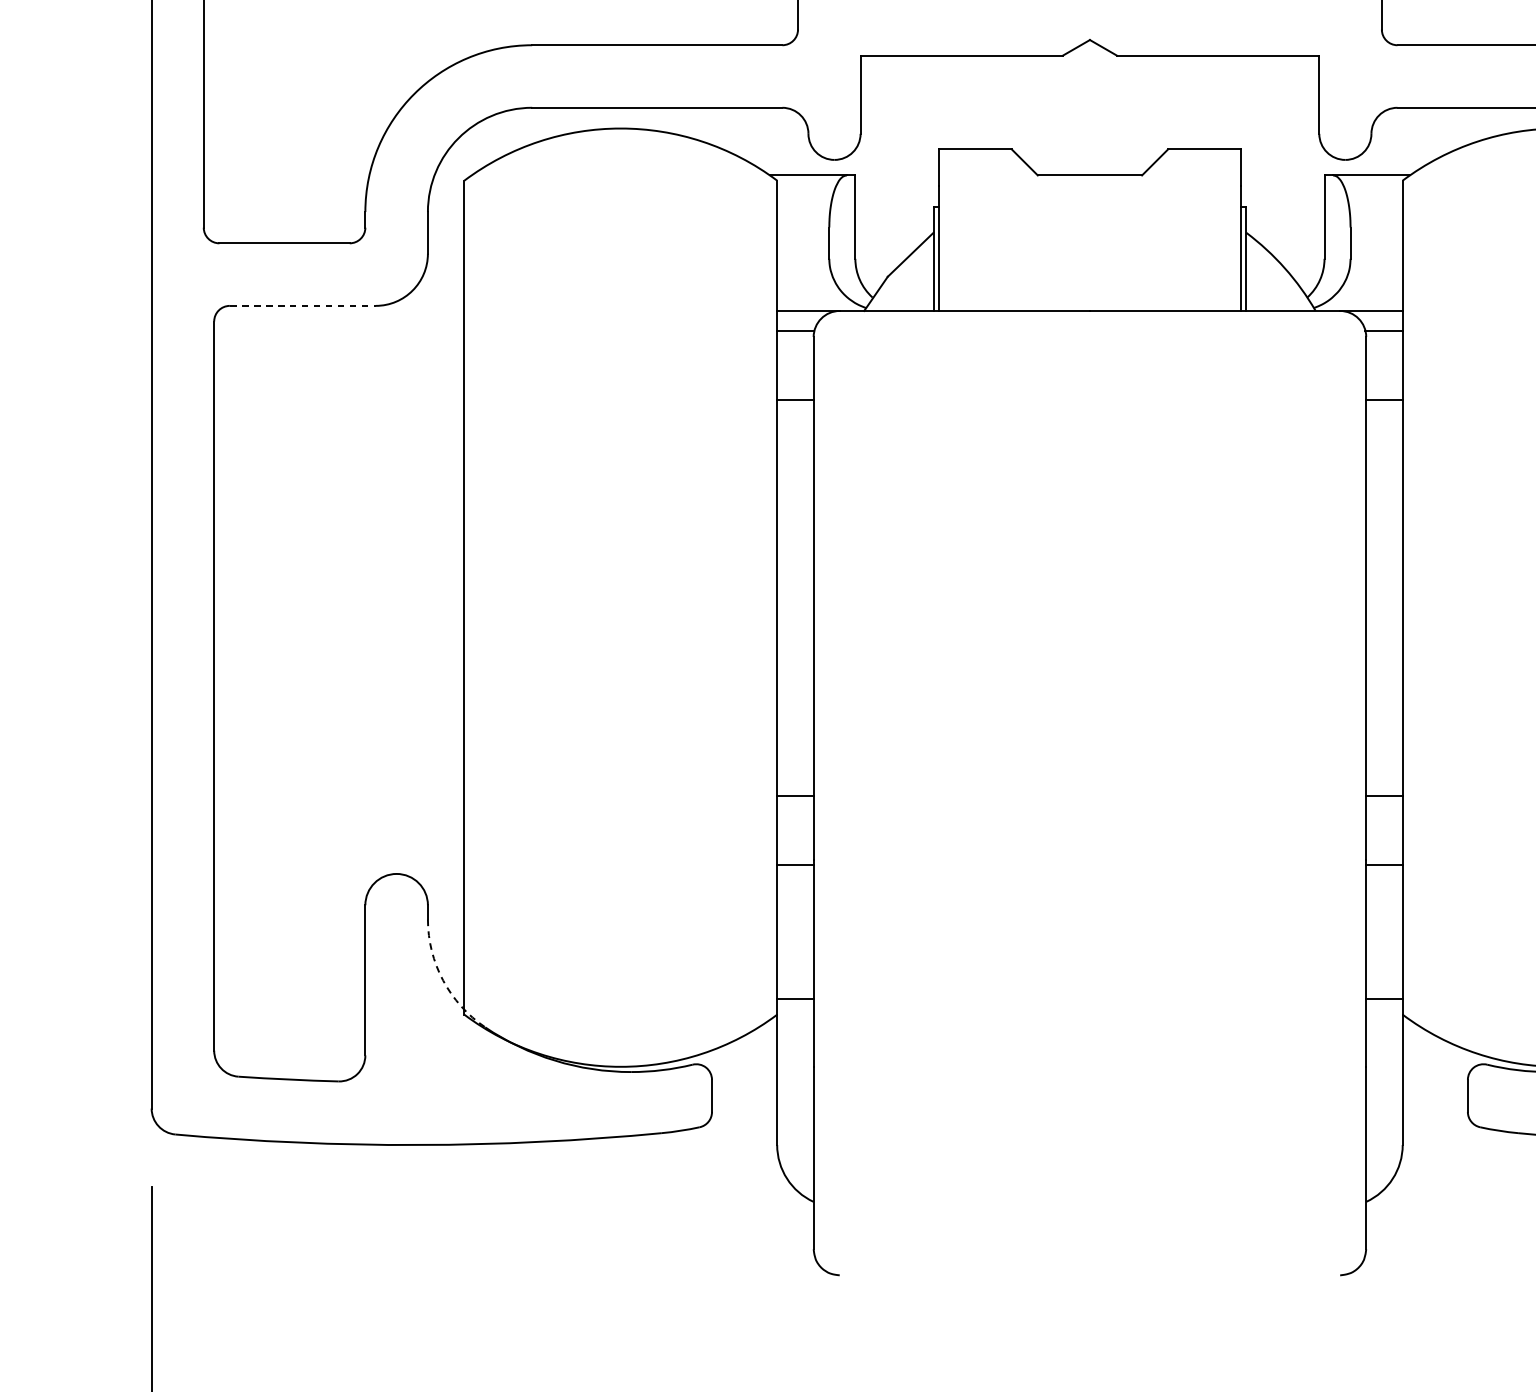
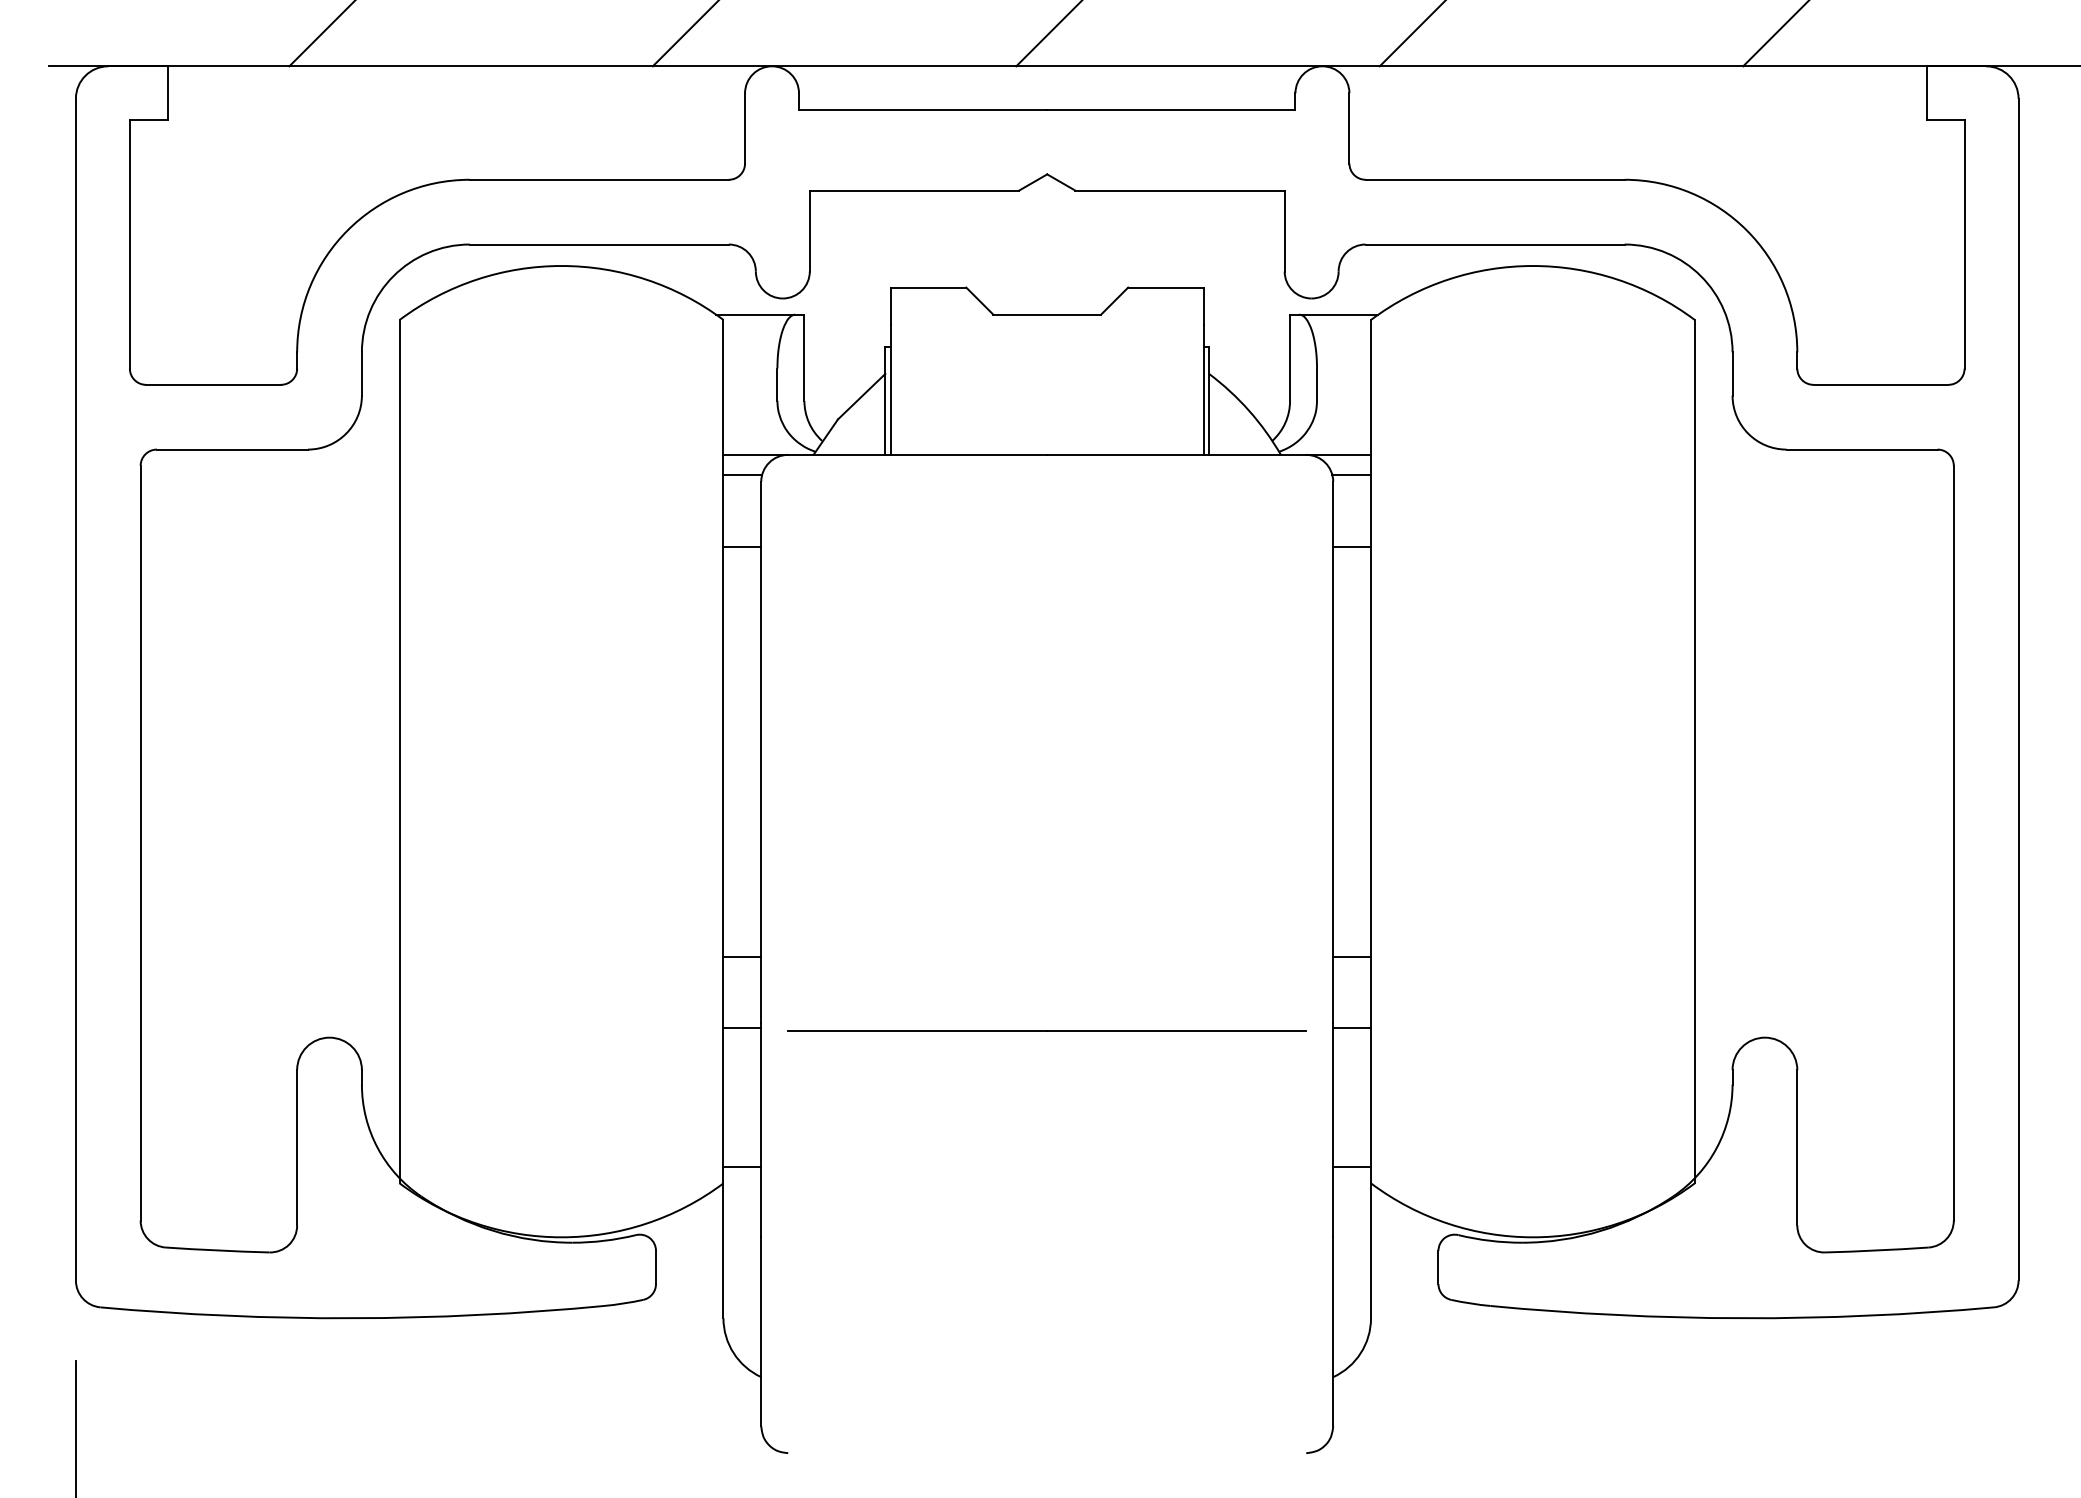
line: (302, 305) -> (232, 449), dashed -> solid
line: (1089, 867) -> (1046, 1030), added
arc: (442, 980) -> (377, 1147), dashed -> solid

